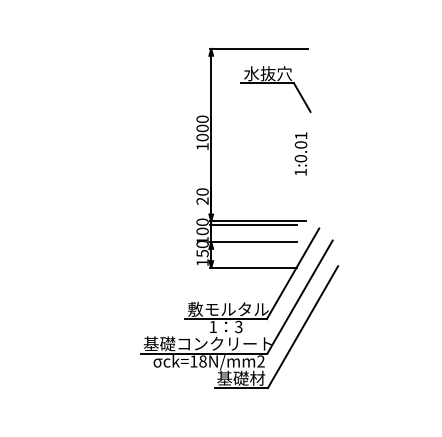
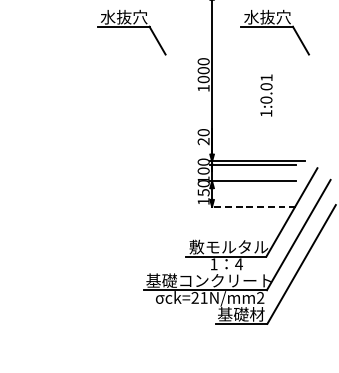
part: (128, 89) -> (131, 32), added
text: (300, 153) -> (266, 95), moved
line: (253, 267) -> (253, 206), solid -> dashed
text: (238, 326) -> (238, 263), 3 -> 4
text: (198, 361) -> (199, 297), ck=18N/mm2 -> ck=21N/mm2

